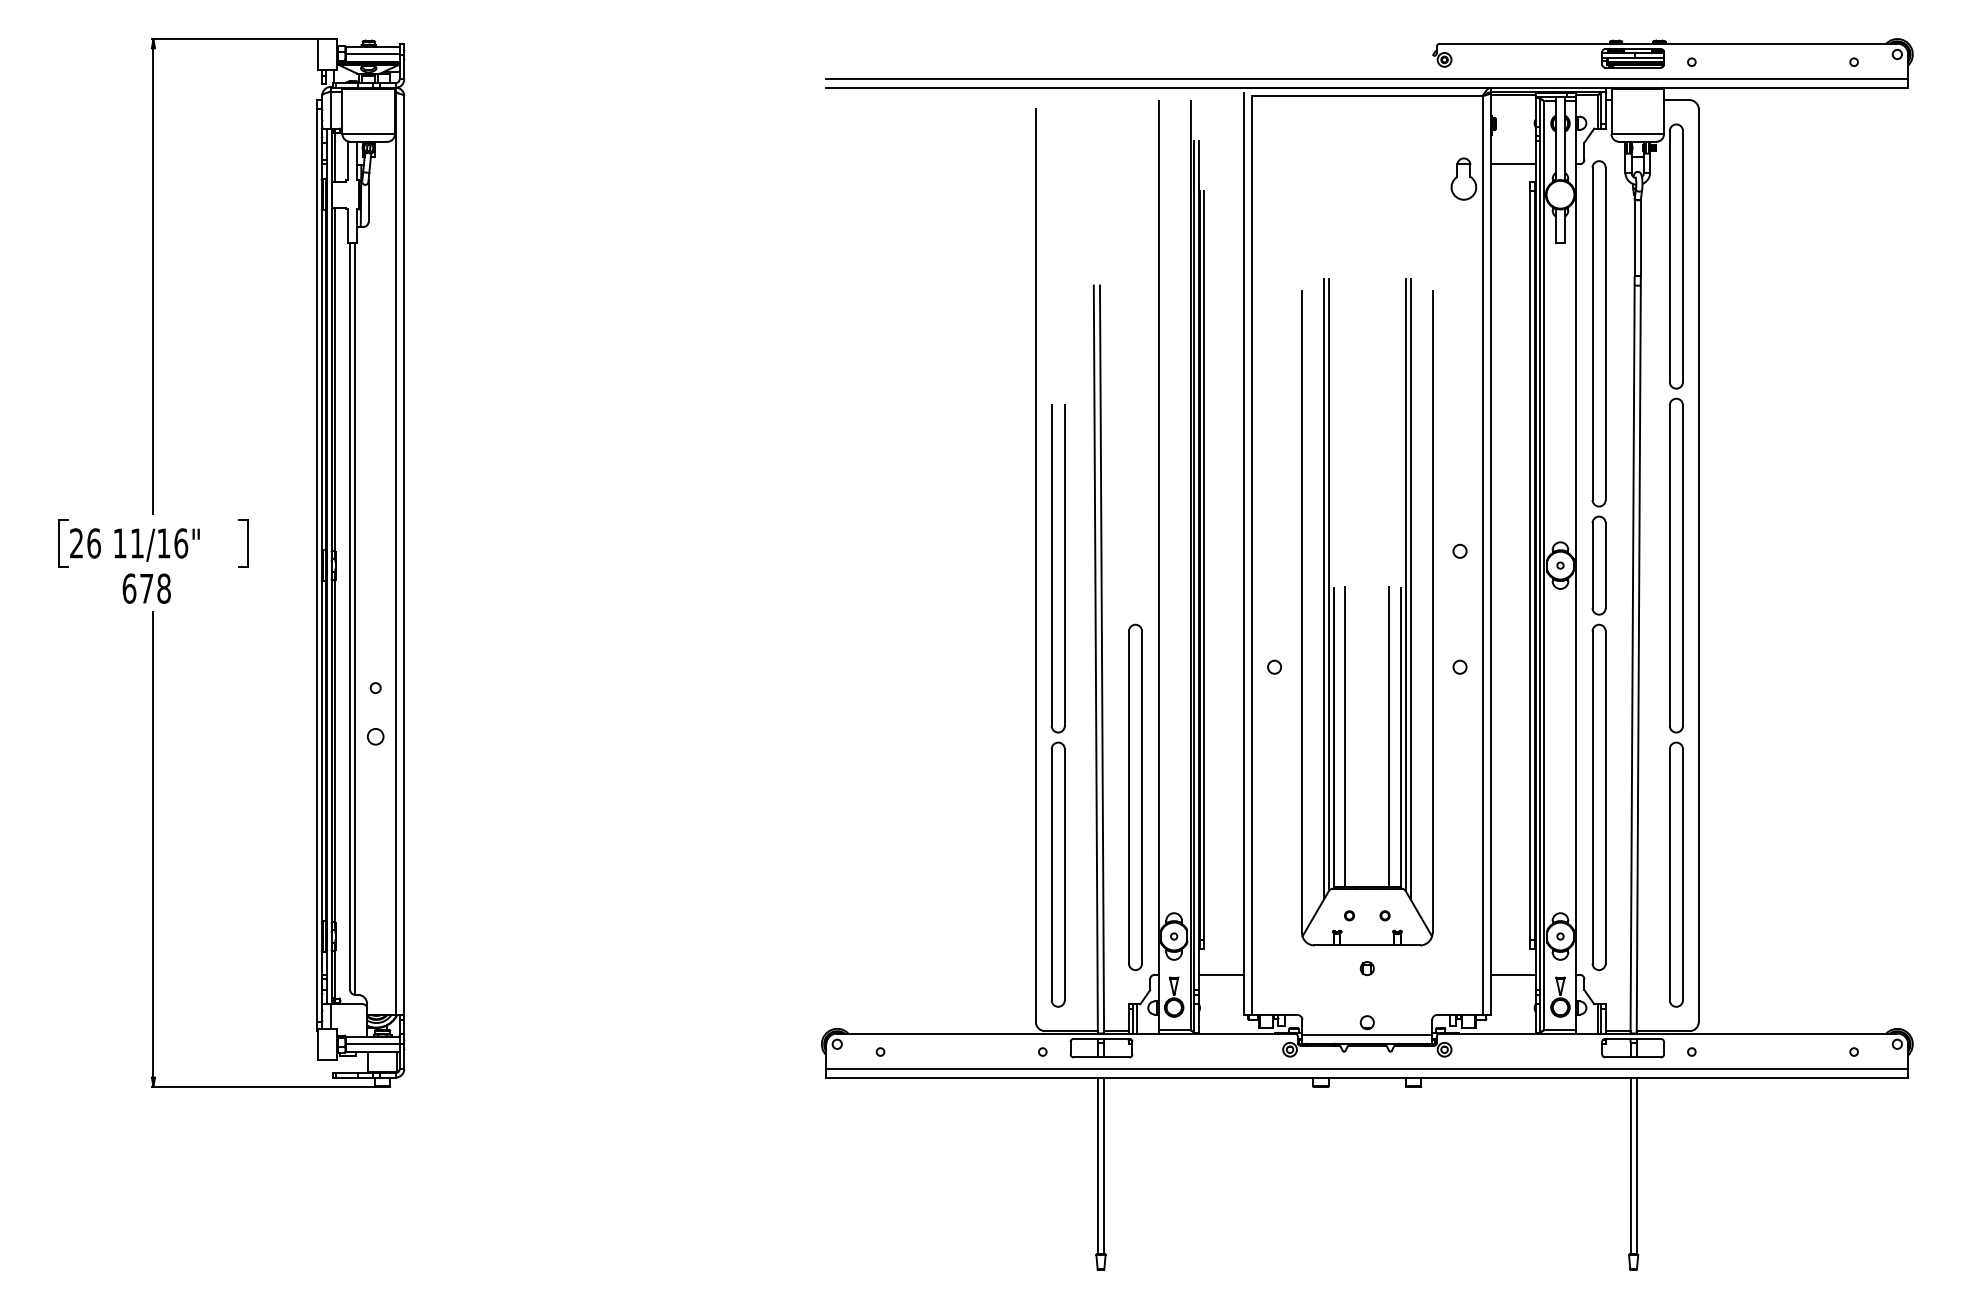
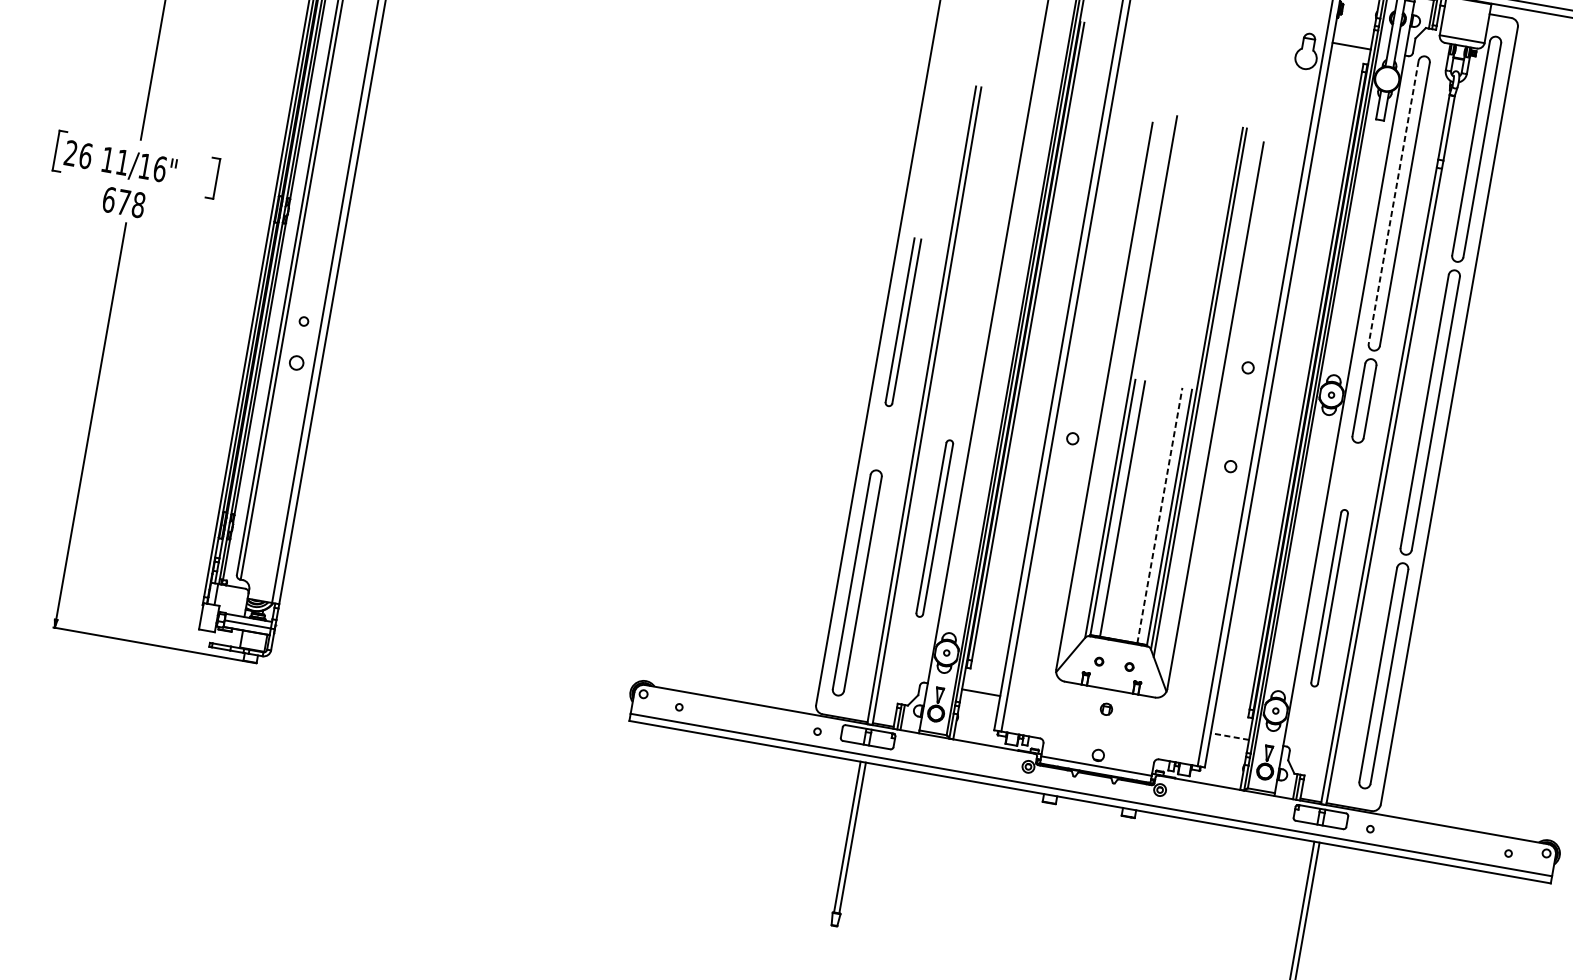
line: (1592, 334) -> (1393, 203), solid -> dashed
part: (1057, 568) -> (902, 322), size x0.6
line: (1324, 589) -> (1126, 380), removed
line: (1389, 737) -> (1160, 515), solid -> dashed
part: (1135, 796) -> (934, 527), size x0.6
part: (1598, 796) -> (1329, 597), size x0.6
line: (1512, 974) -> (1229, 736), solid -> dashed

